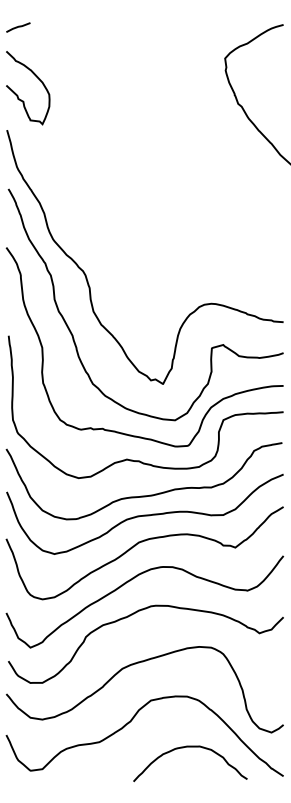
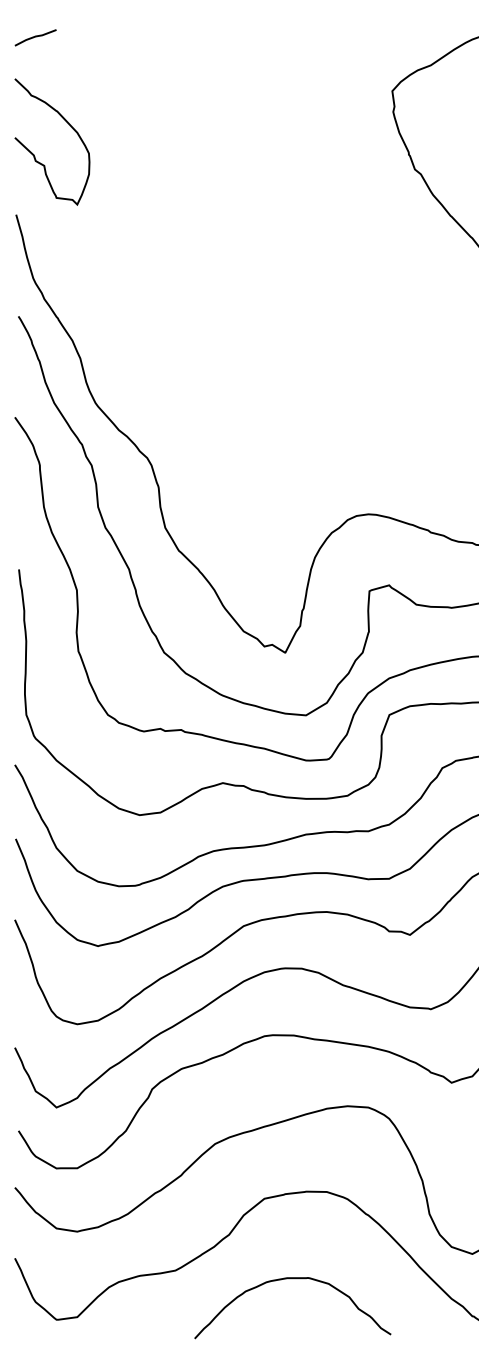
curve: (190, 747) -> (292, 1279), moved

